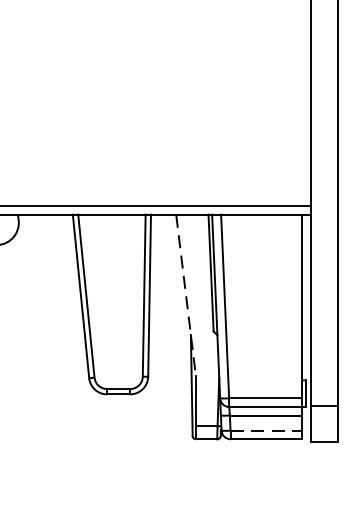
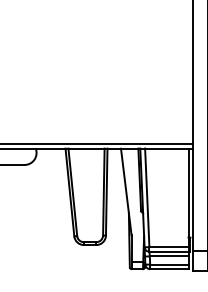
line: (186, 296) -> (126, 192), dashed -> solid
line: (266, 430) -> (169, 264), dashed -> solid

